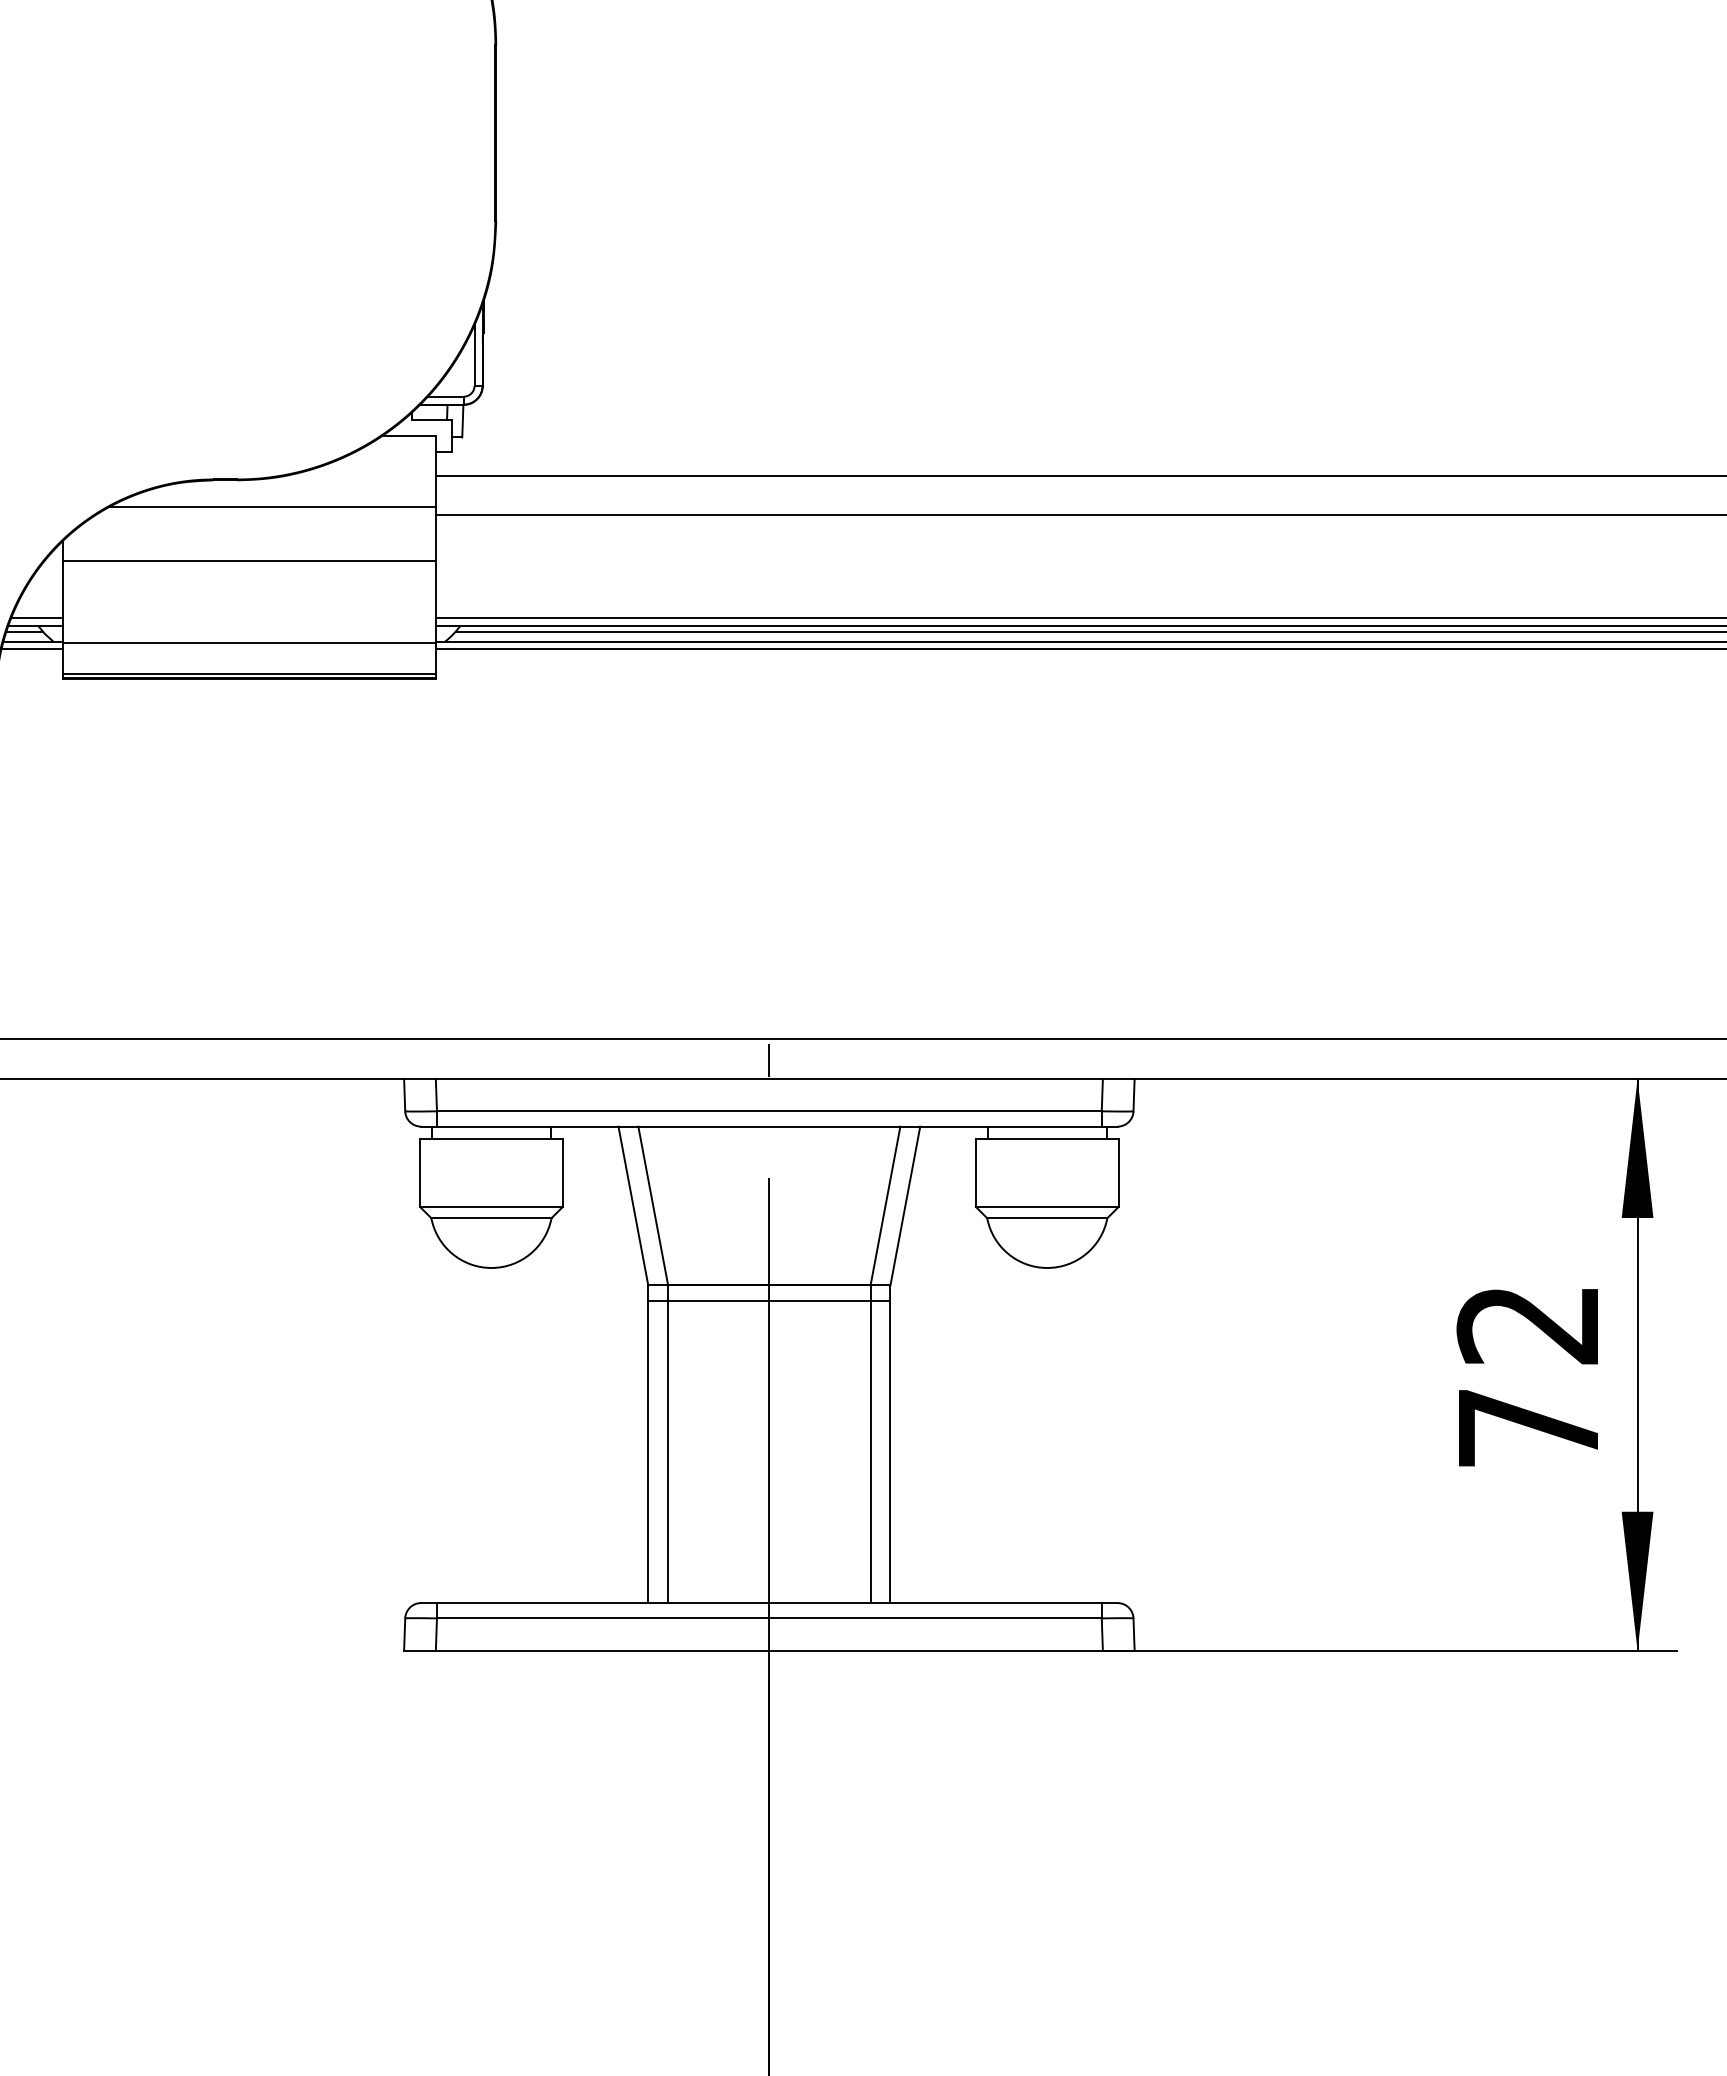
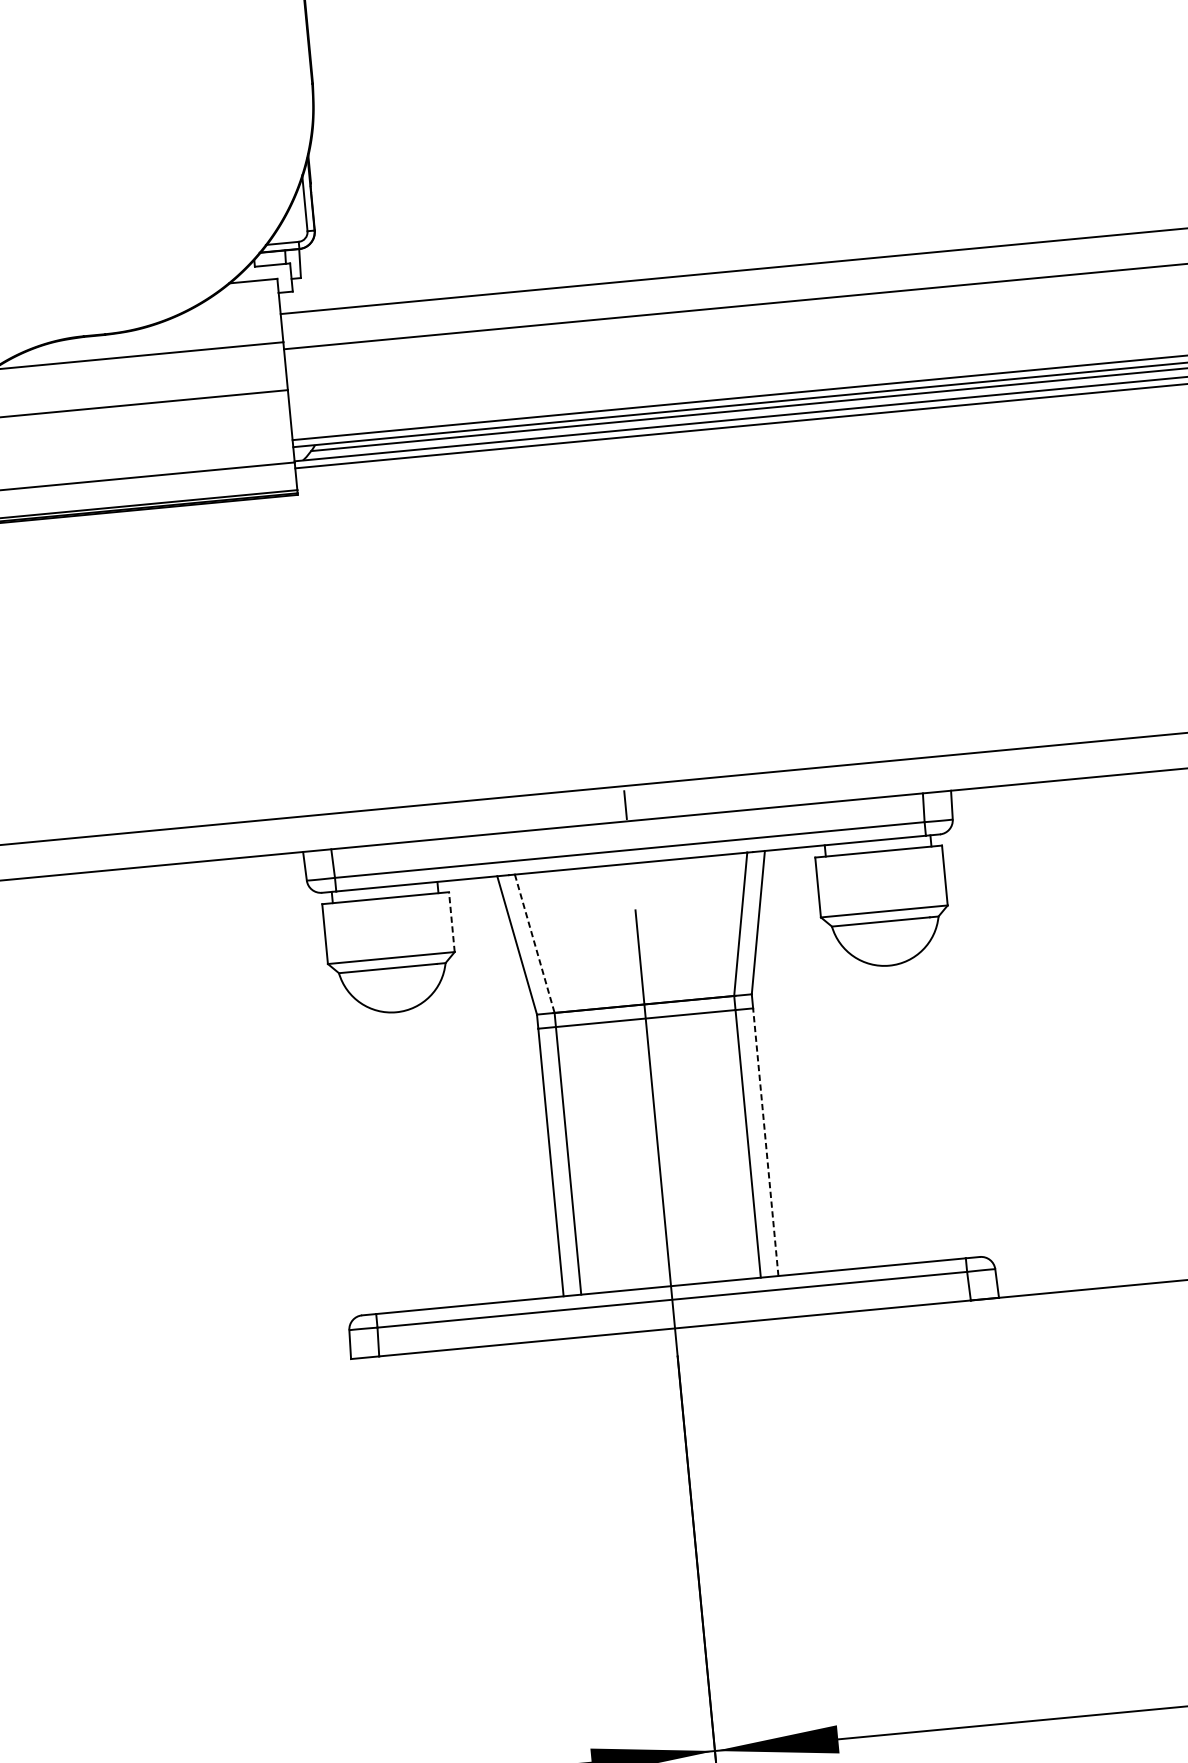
line: (562, 1173) -> (451, 922), solid -> dashed
line: (653, 1206) -> (535, 944), solid -> dashed
line: (890, 1452) -> (765, 1142), solid -> dashed

